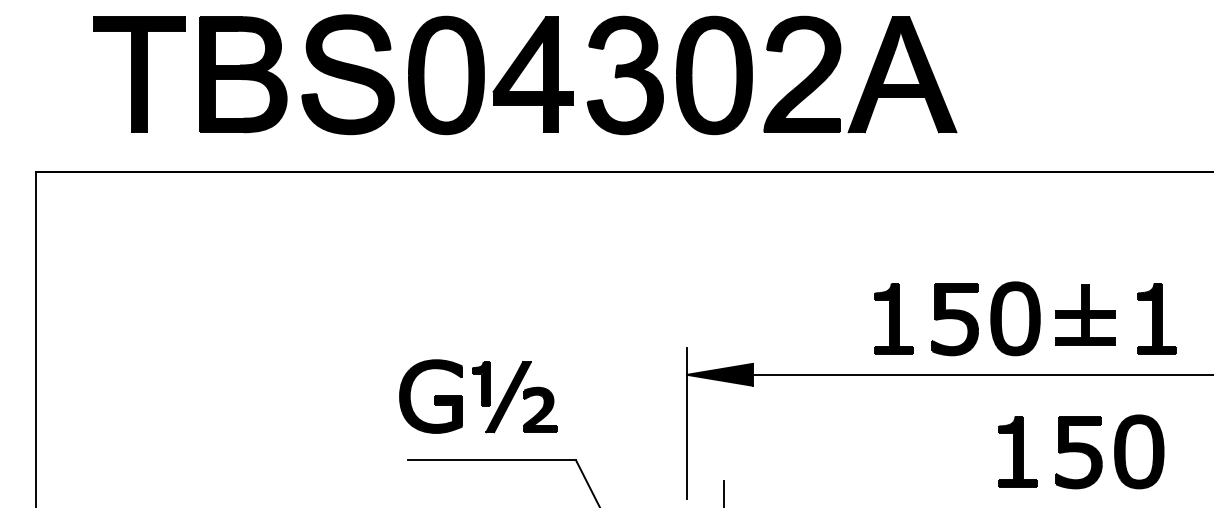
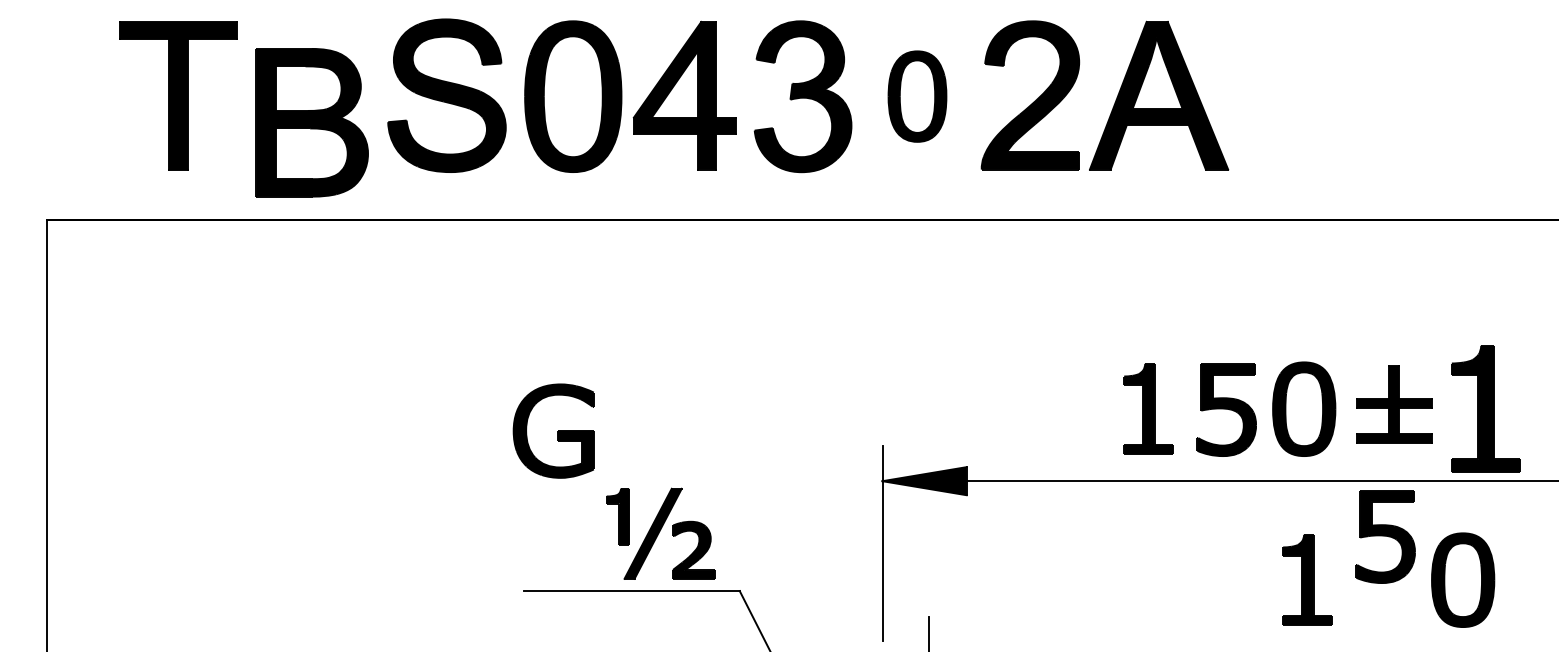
part: (242, 74) -> (311, 122), moved
part: (714, 75) -> (917, 96), size x0.6
part: (1156, 318) -> (1485, 408), size x1.4
part: (431, 396) -> (553, 430), moved
part: (514, 396) -> (660, 533), moved
part: (1078, 452) -> (1385, 536), moved

